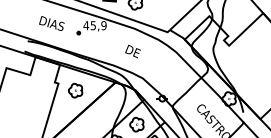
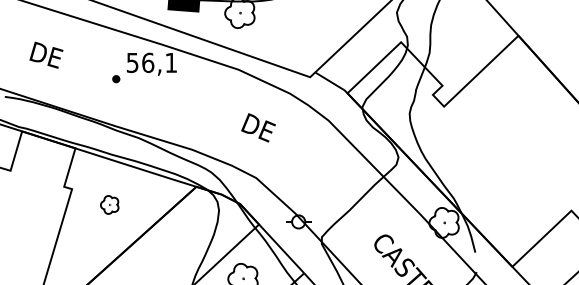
text: (56, 24) -> (67, 60), DIAS -> DE
text: (94, 25) -> (150, 62), 45,9 -> 56,1
text: (132, 50) -> (257, 125), moved
part: (75, 90) -> (109, 204), size x0.6

